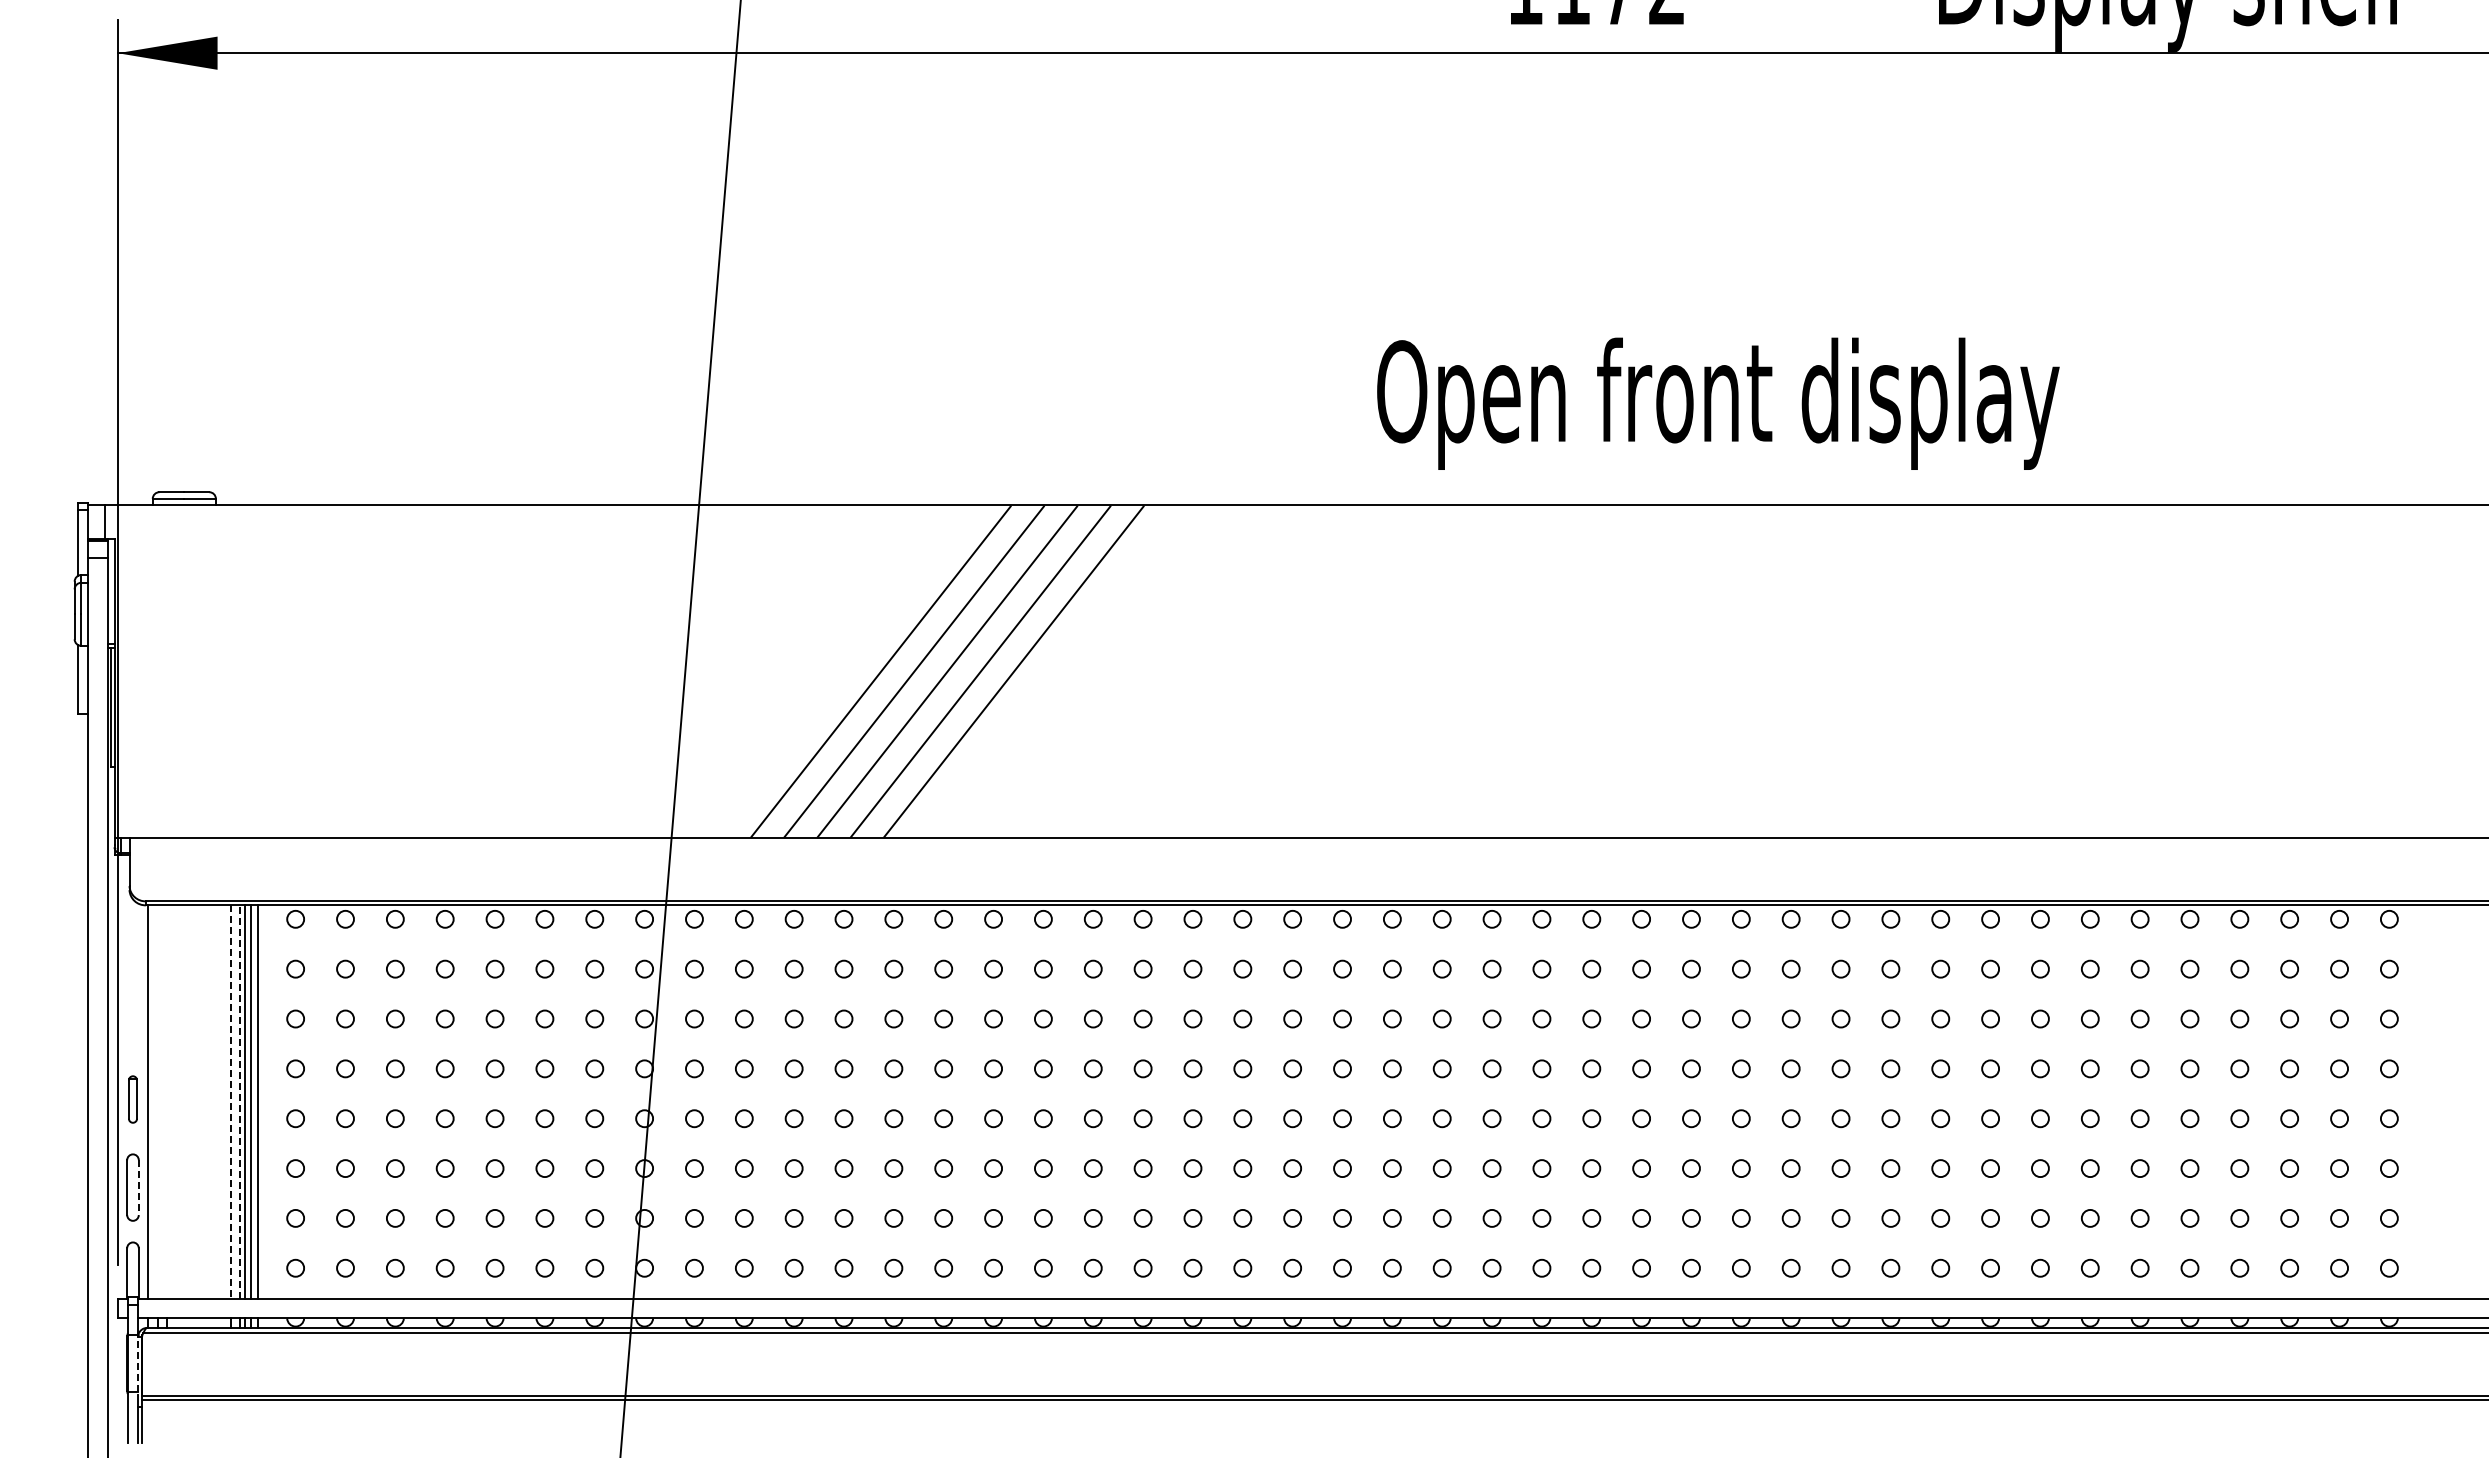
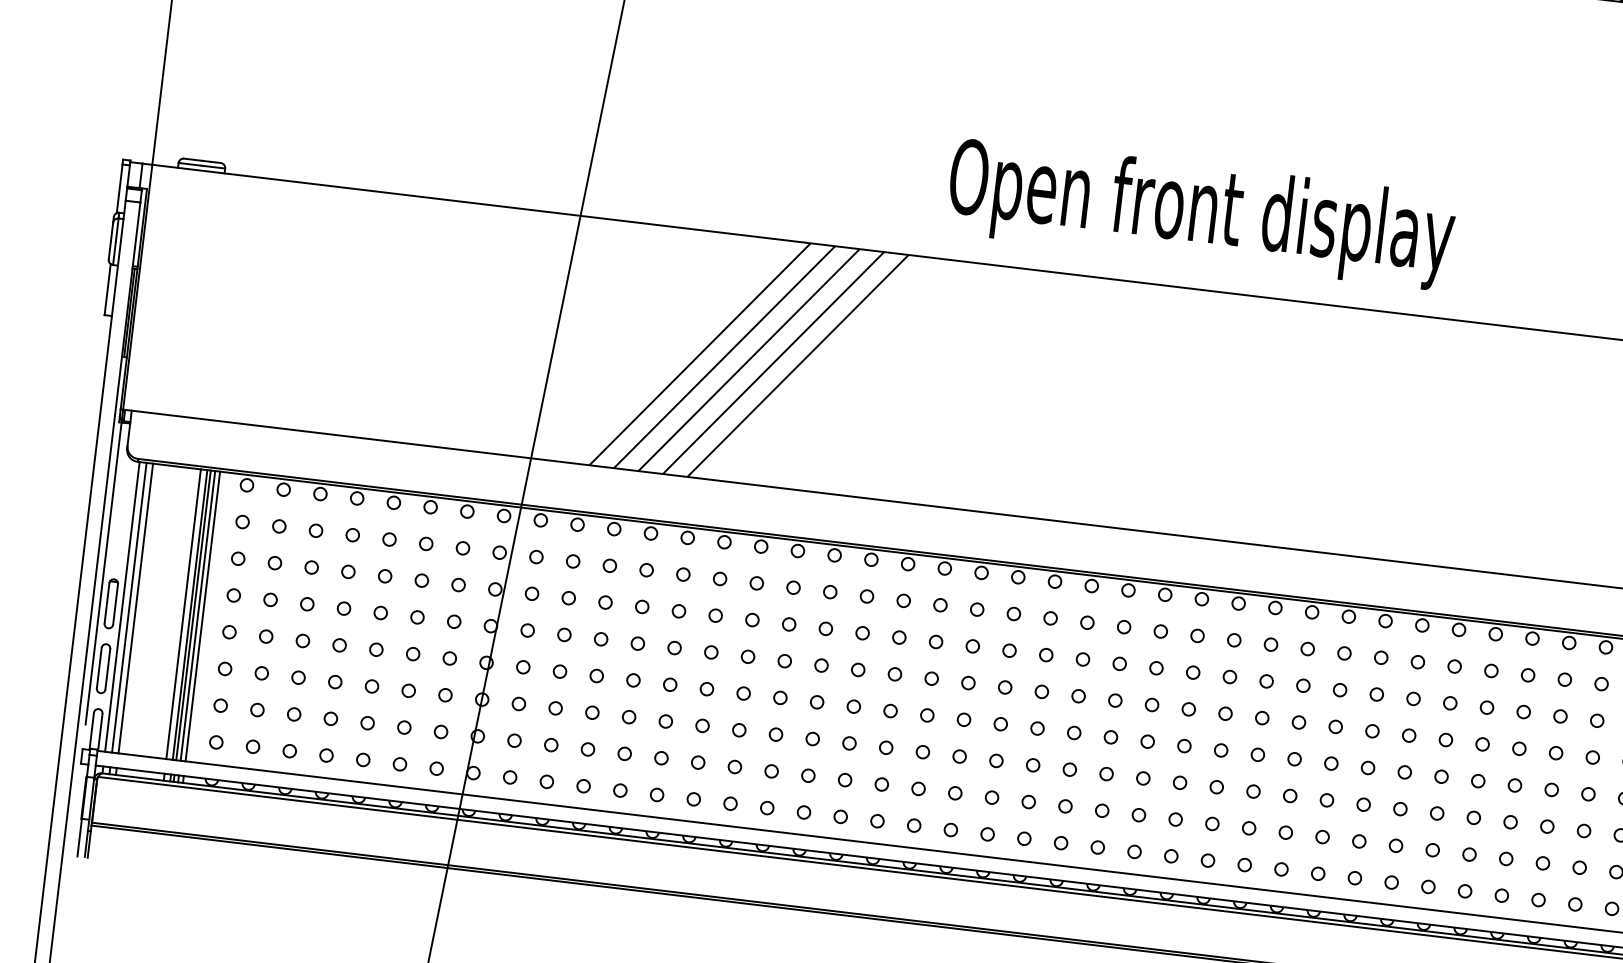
text: (1718, 403) -> (1201, 213), moved
part: (132, 1099) -> (110, 603), size x1.43
line: (157, 1101) -> (129, 607), added
line: (166, 1101) -> (135, 608), added
line: (231, 1101) -> (183, 613), dashed -> solid
line: (240, 1101) -> (190, 614), dashed -> solid
line: (138, 1188) -> (107, 669), dashed -> solid
line: (137, 1363) -> (91, 798), dashed -> solid

